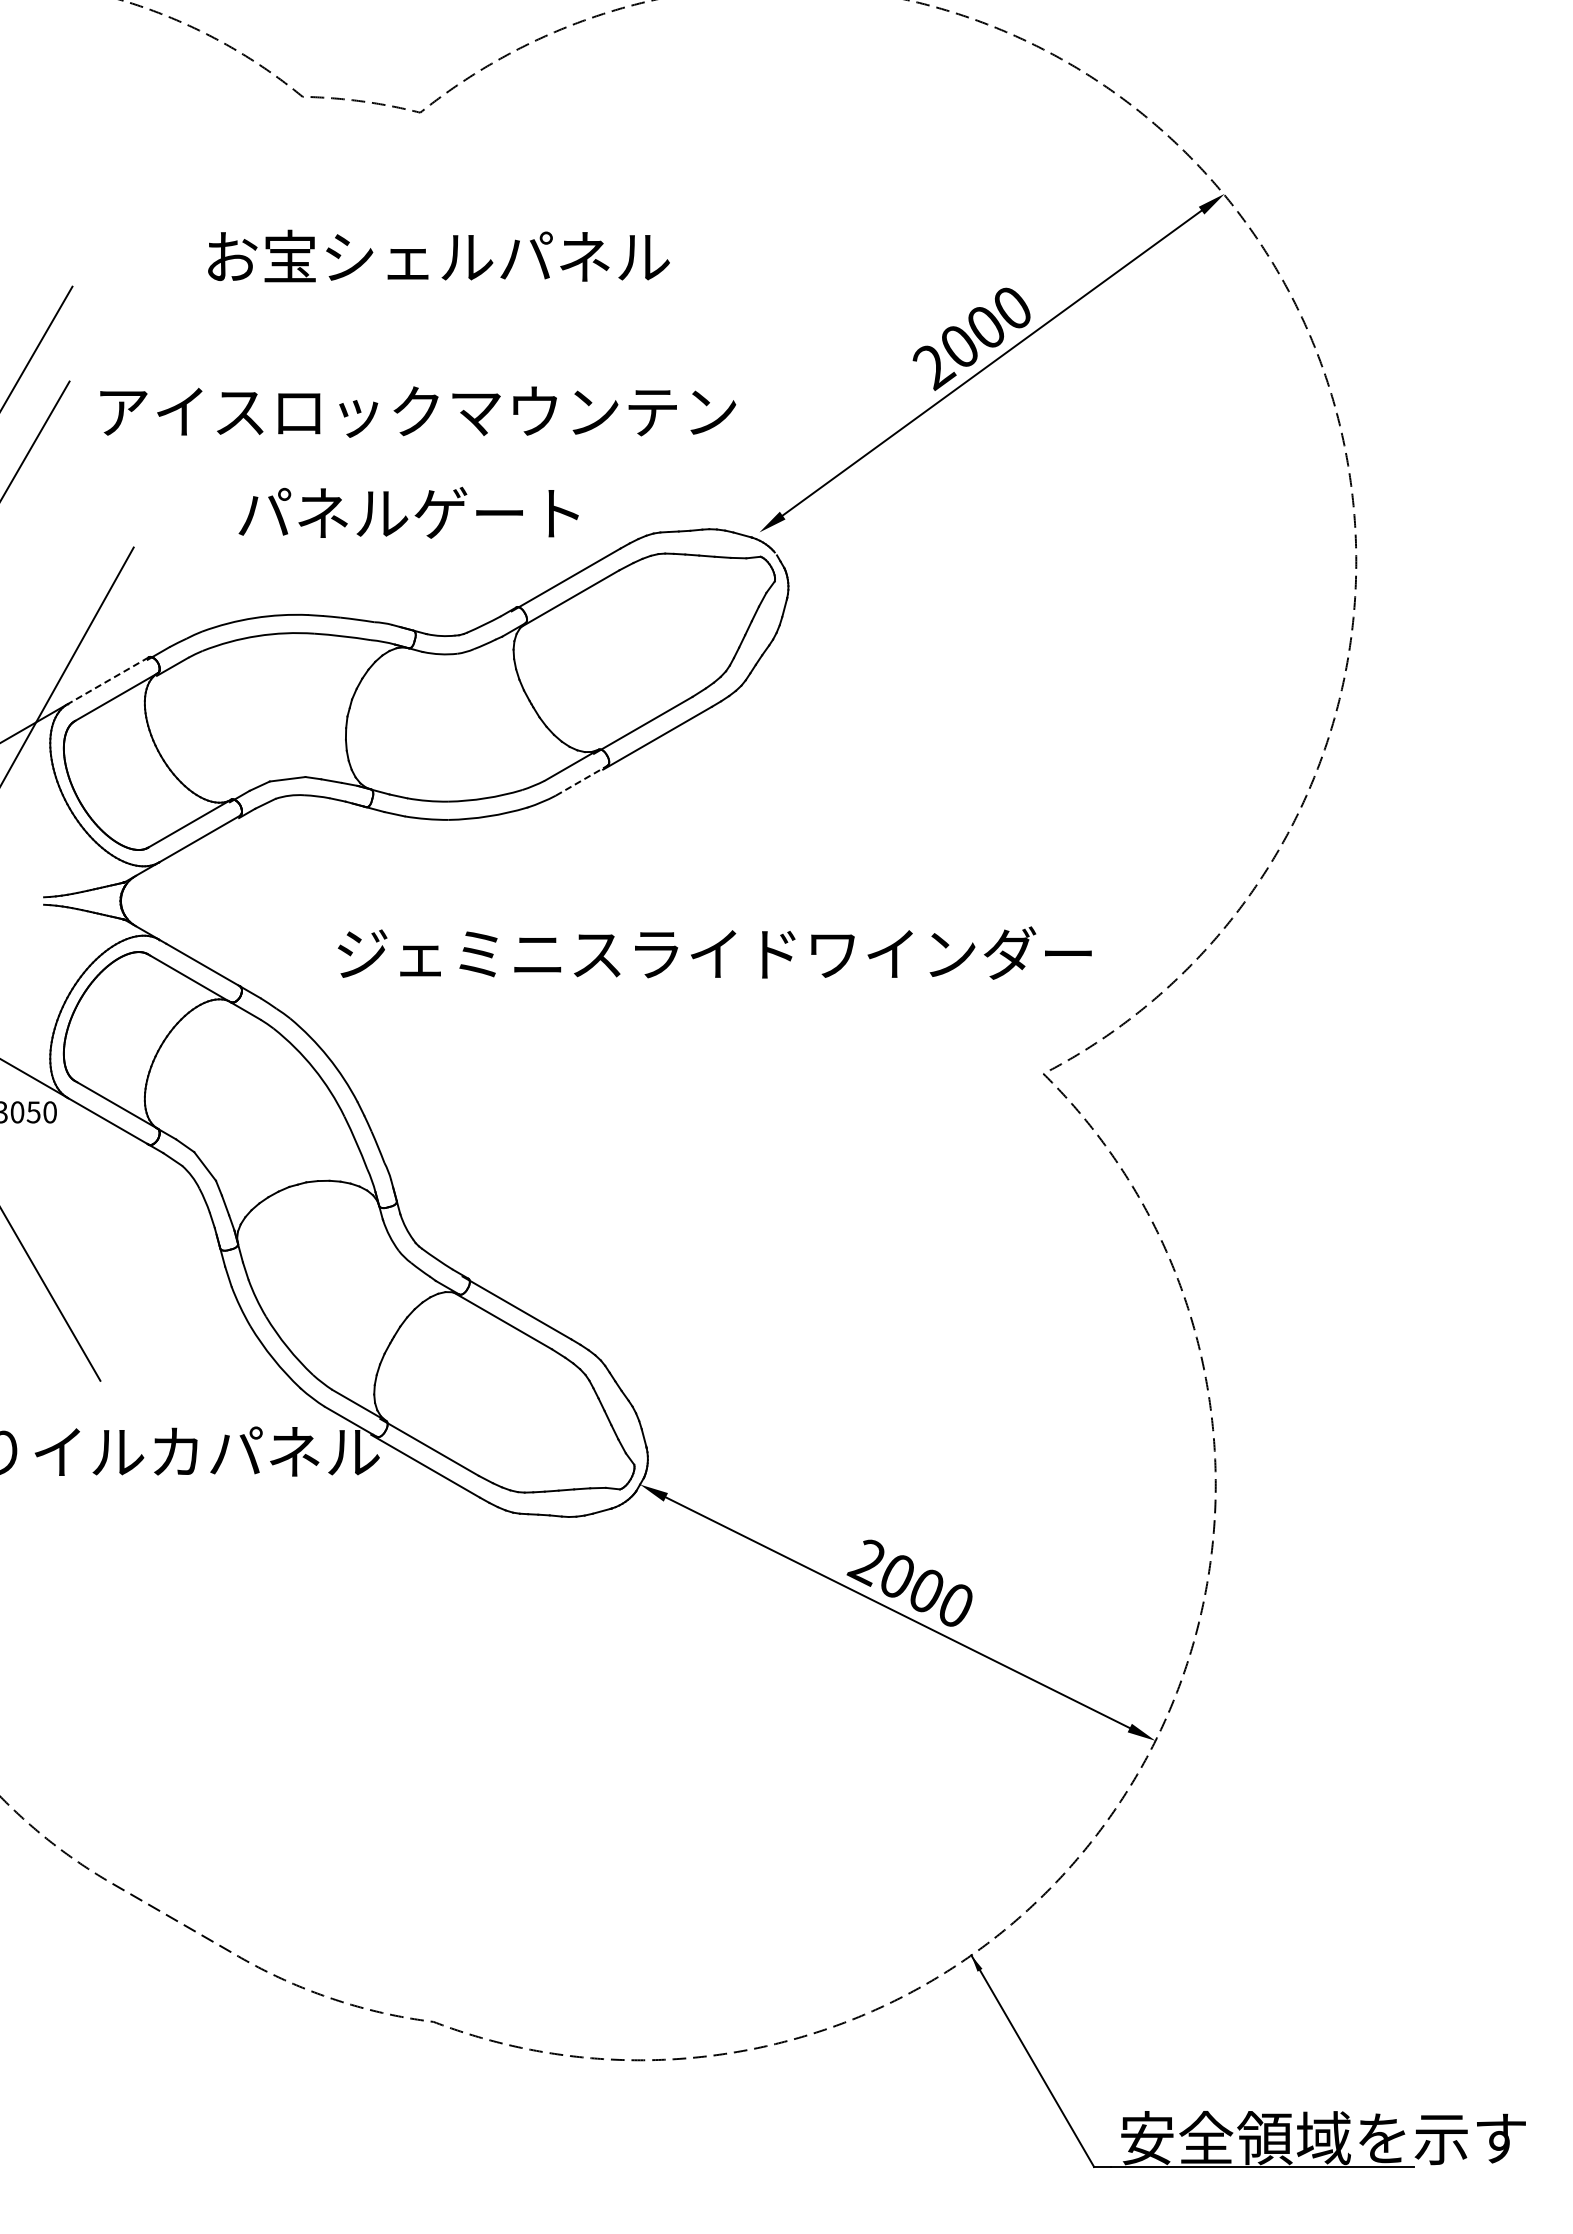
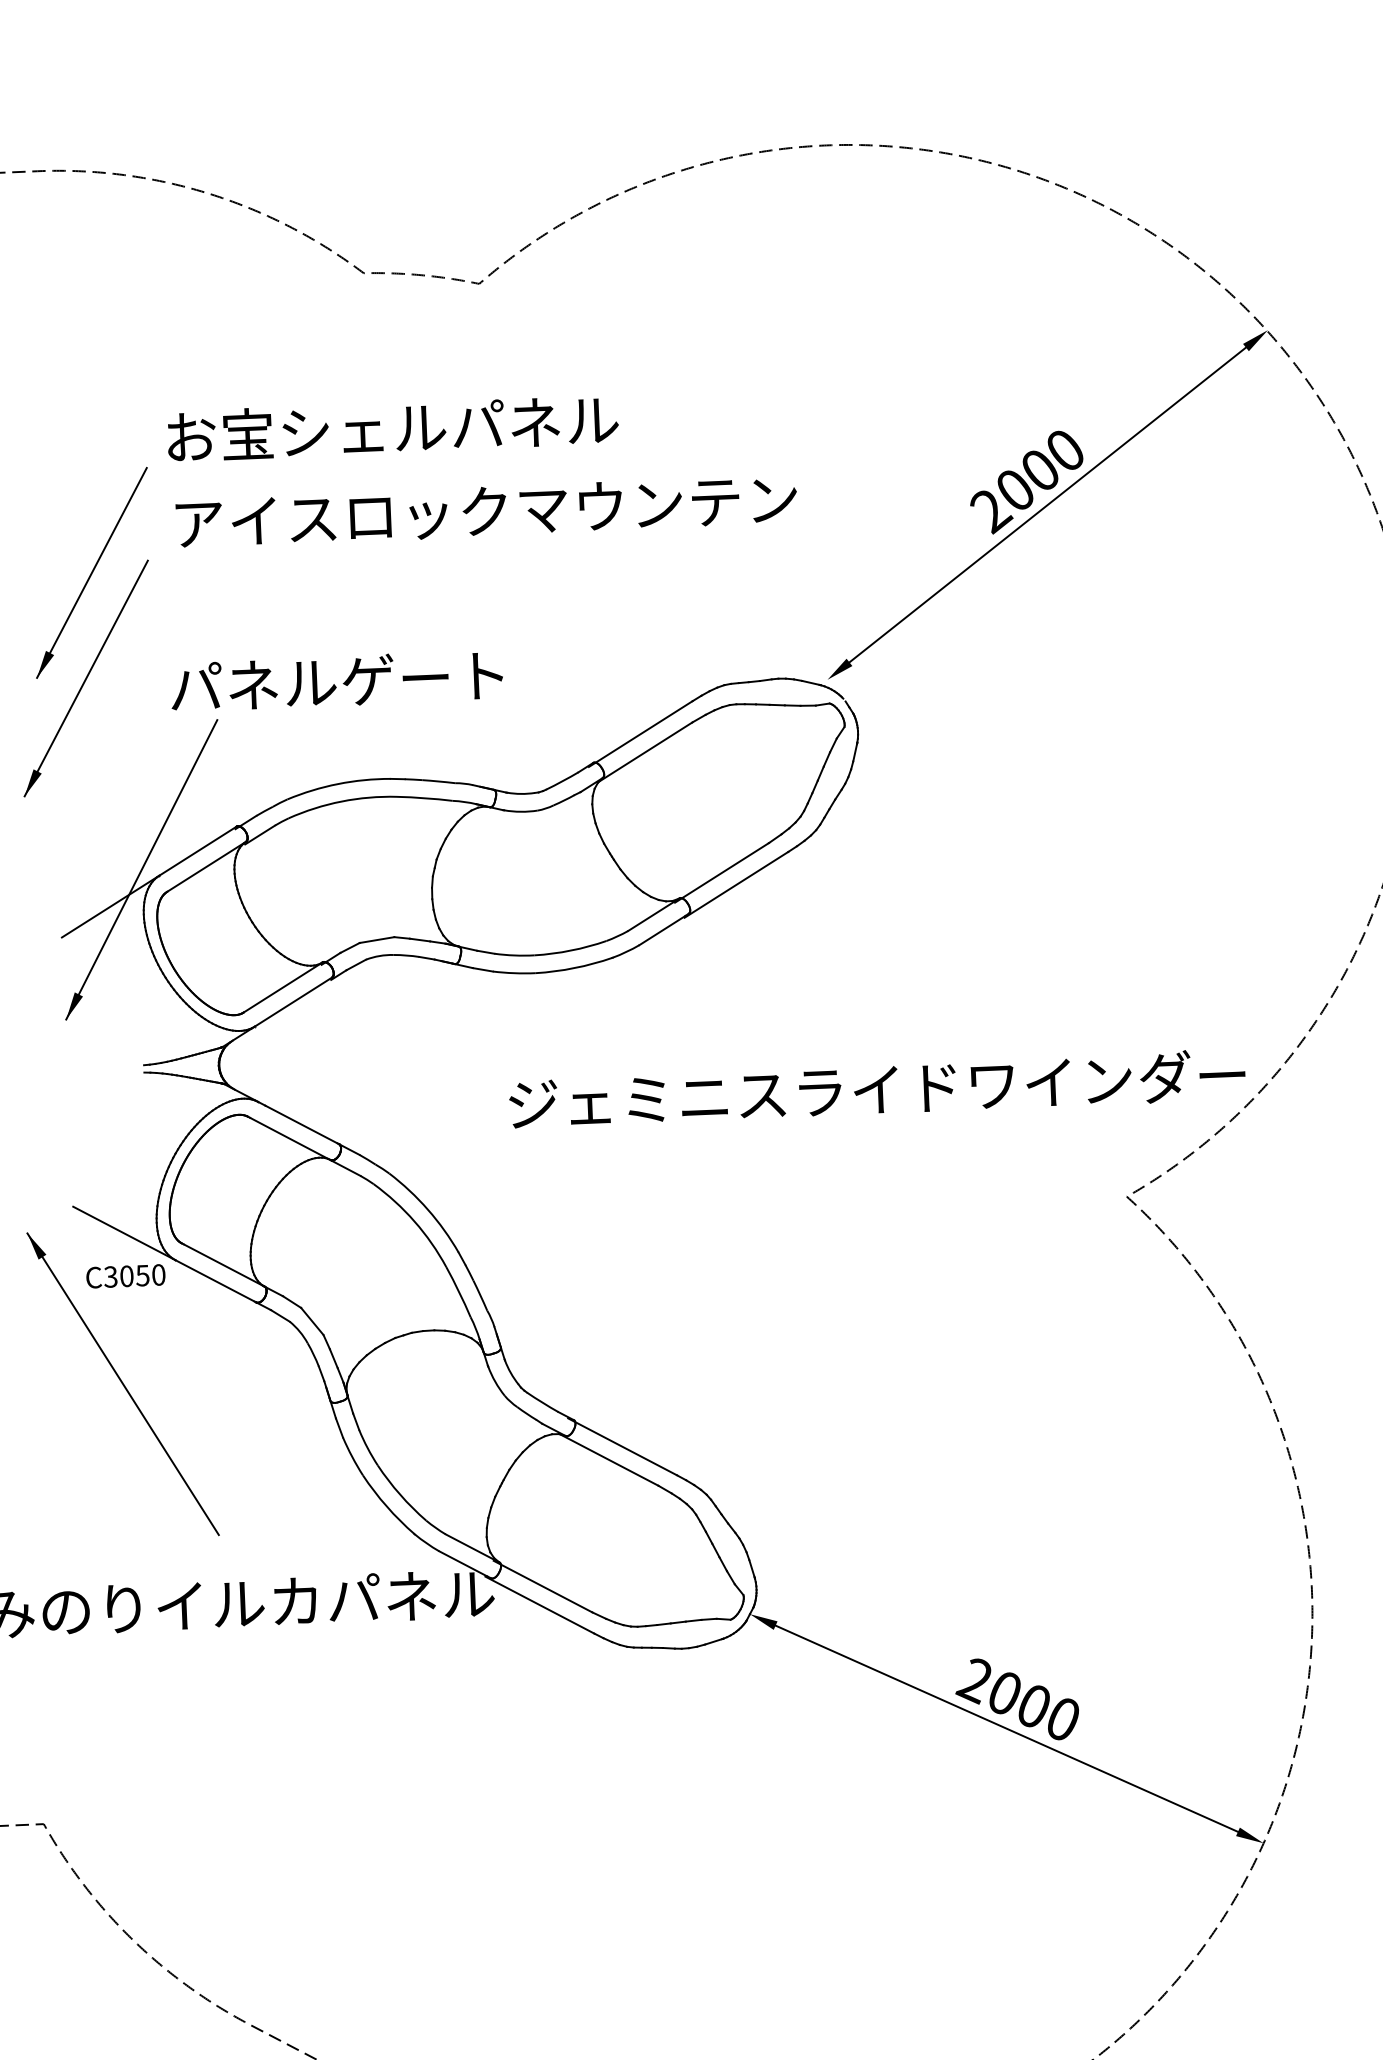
text: (438, 255) -> (392, 427), moved
text: (418, 411) -> (487, 511), moved
text: (408, 512) -> (336, 680), moved
line: (108, 680) -> (198, 850), dashed -> solid
line: (579, 781) -> (662, 930), dashed -> solid
text: (714, 952) -> (876, 1088), moved

